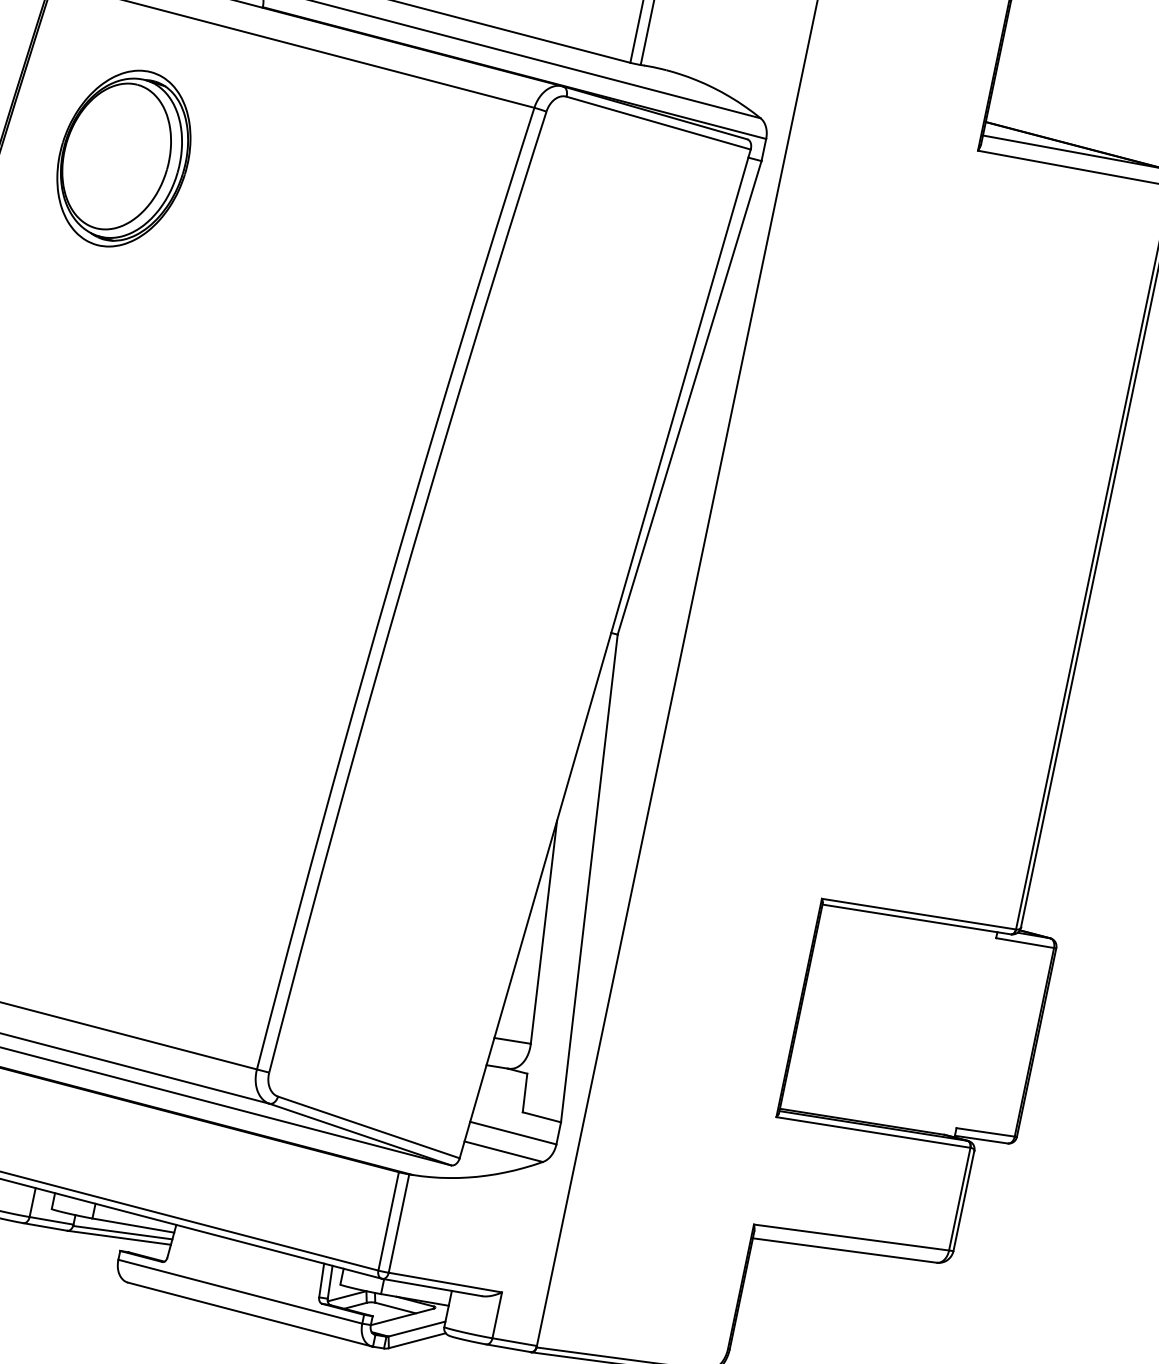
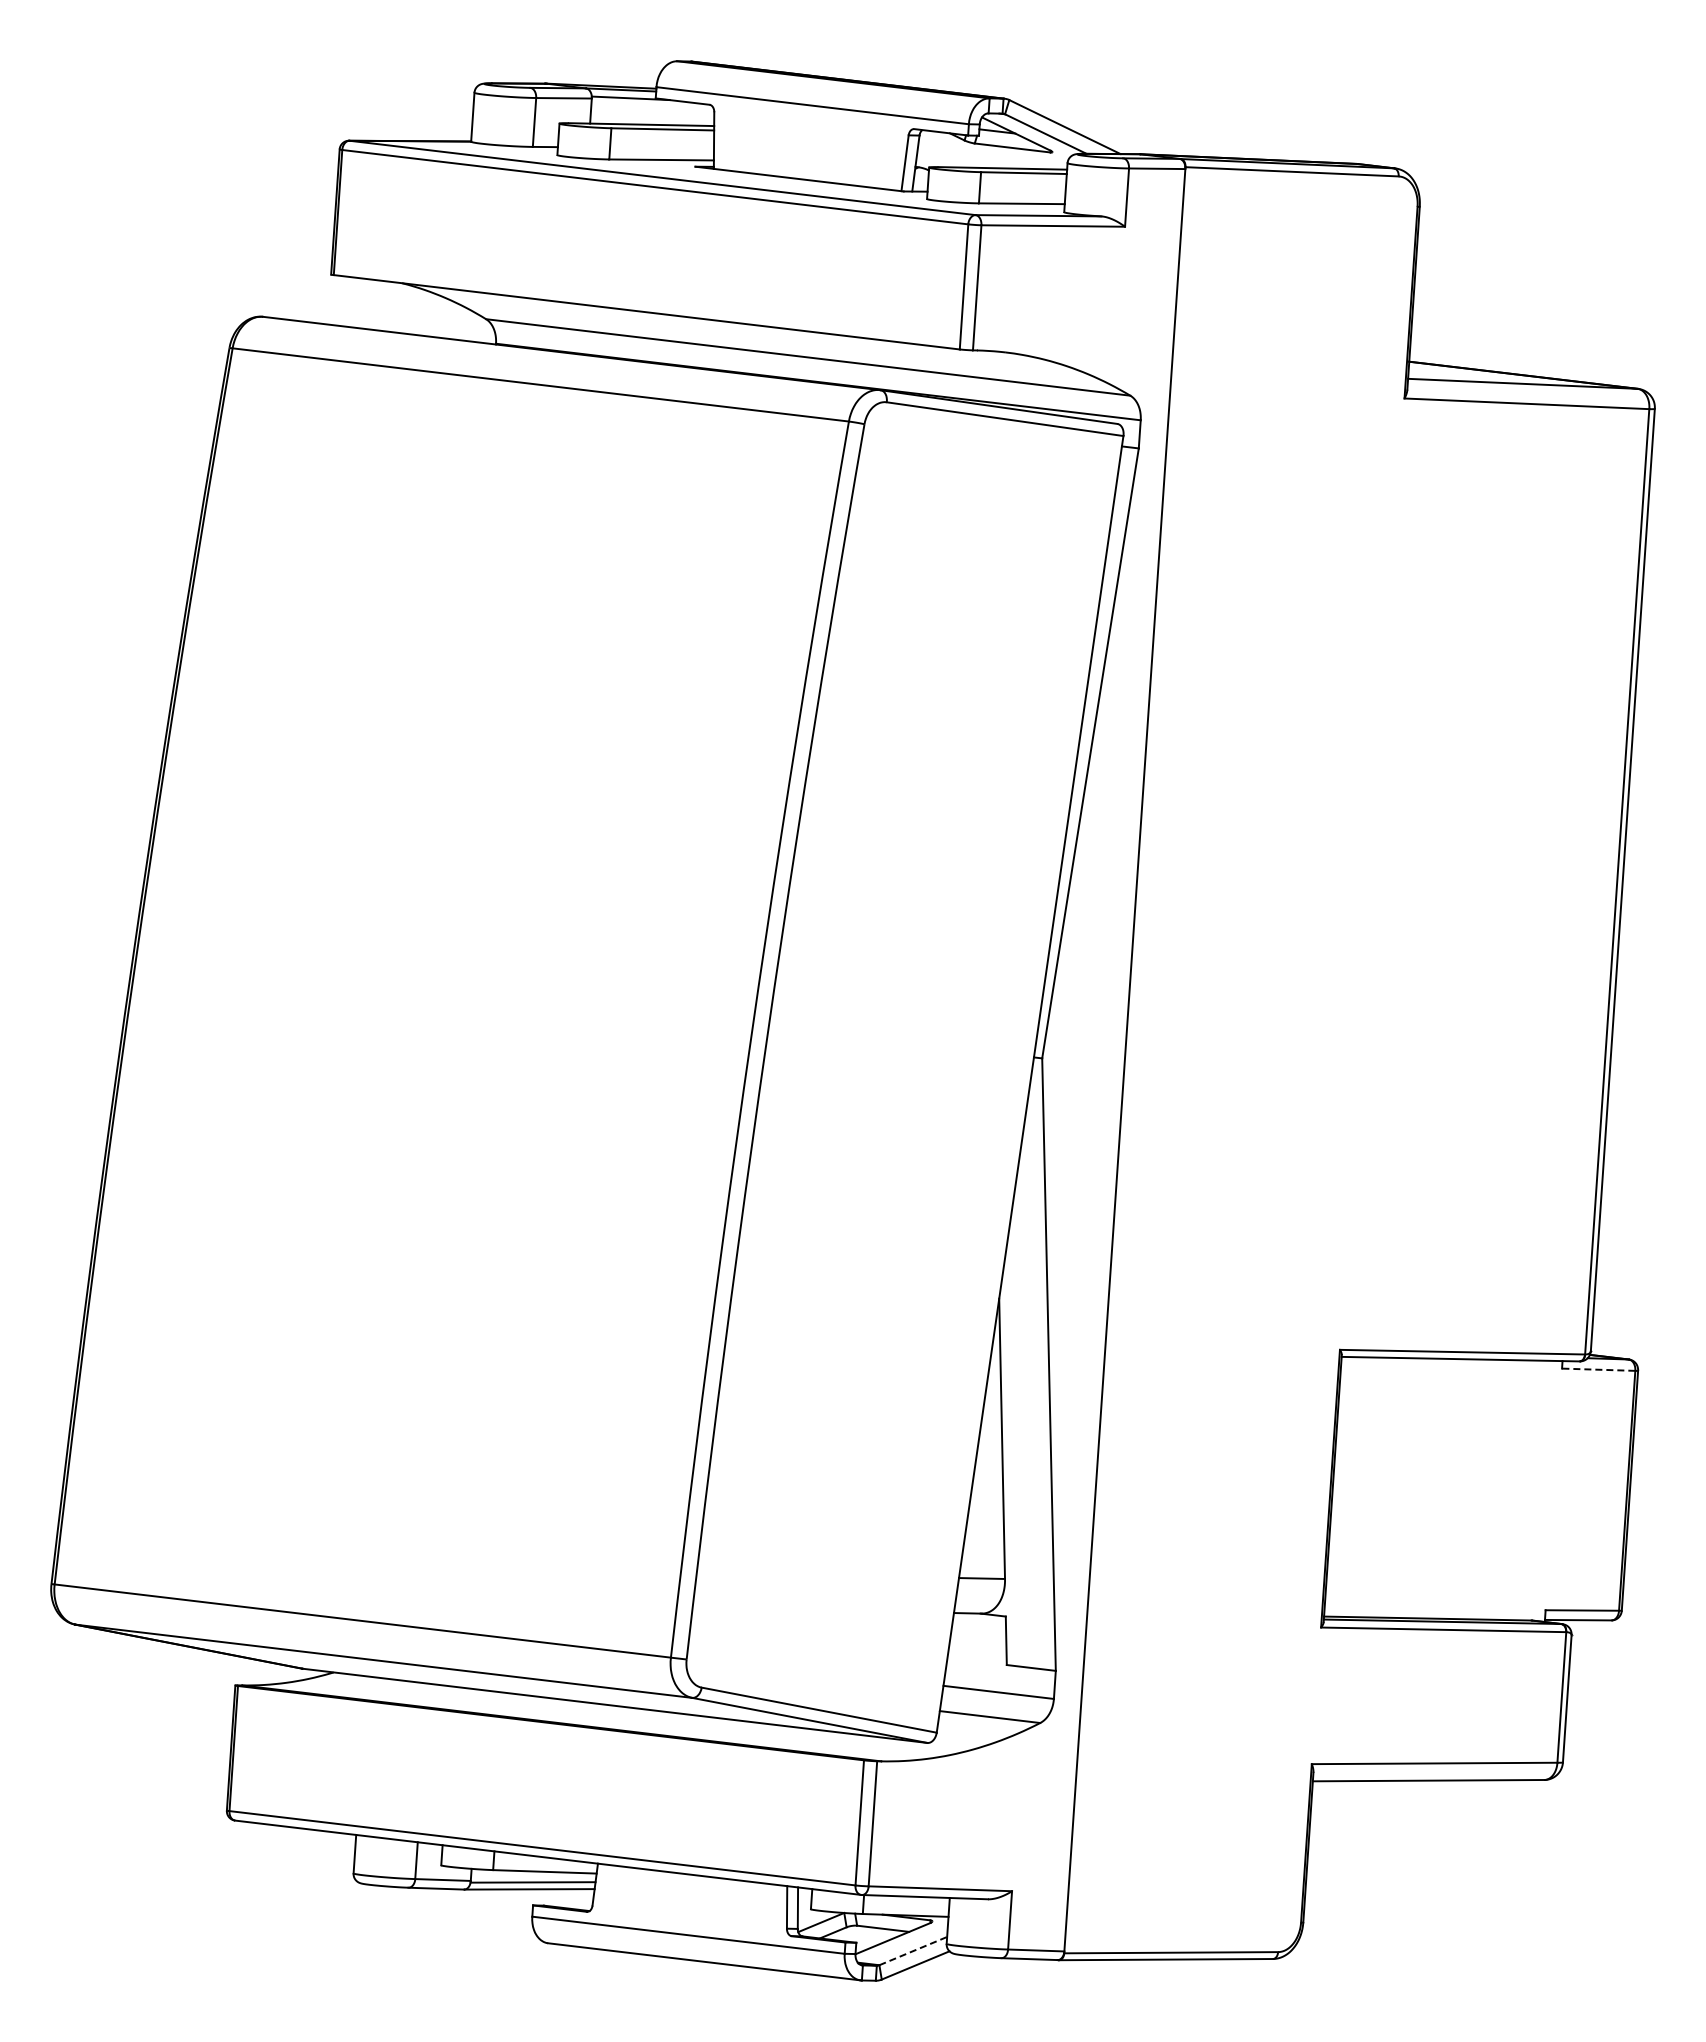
part: (124, 158) -> (350, 554), removed
line: (1025, 942) -> (1598, 1369), solid -> dashed
line: (417, 1329) -> (913, 1951), solid -> dashed

